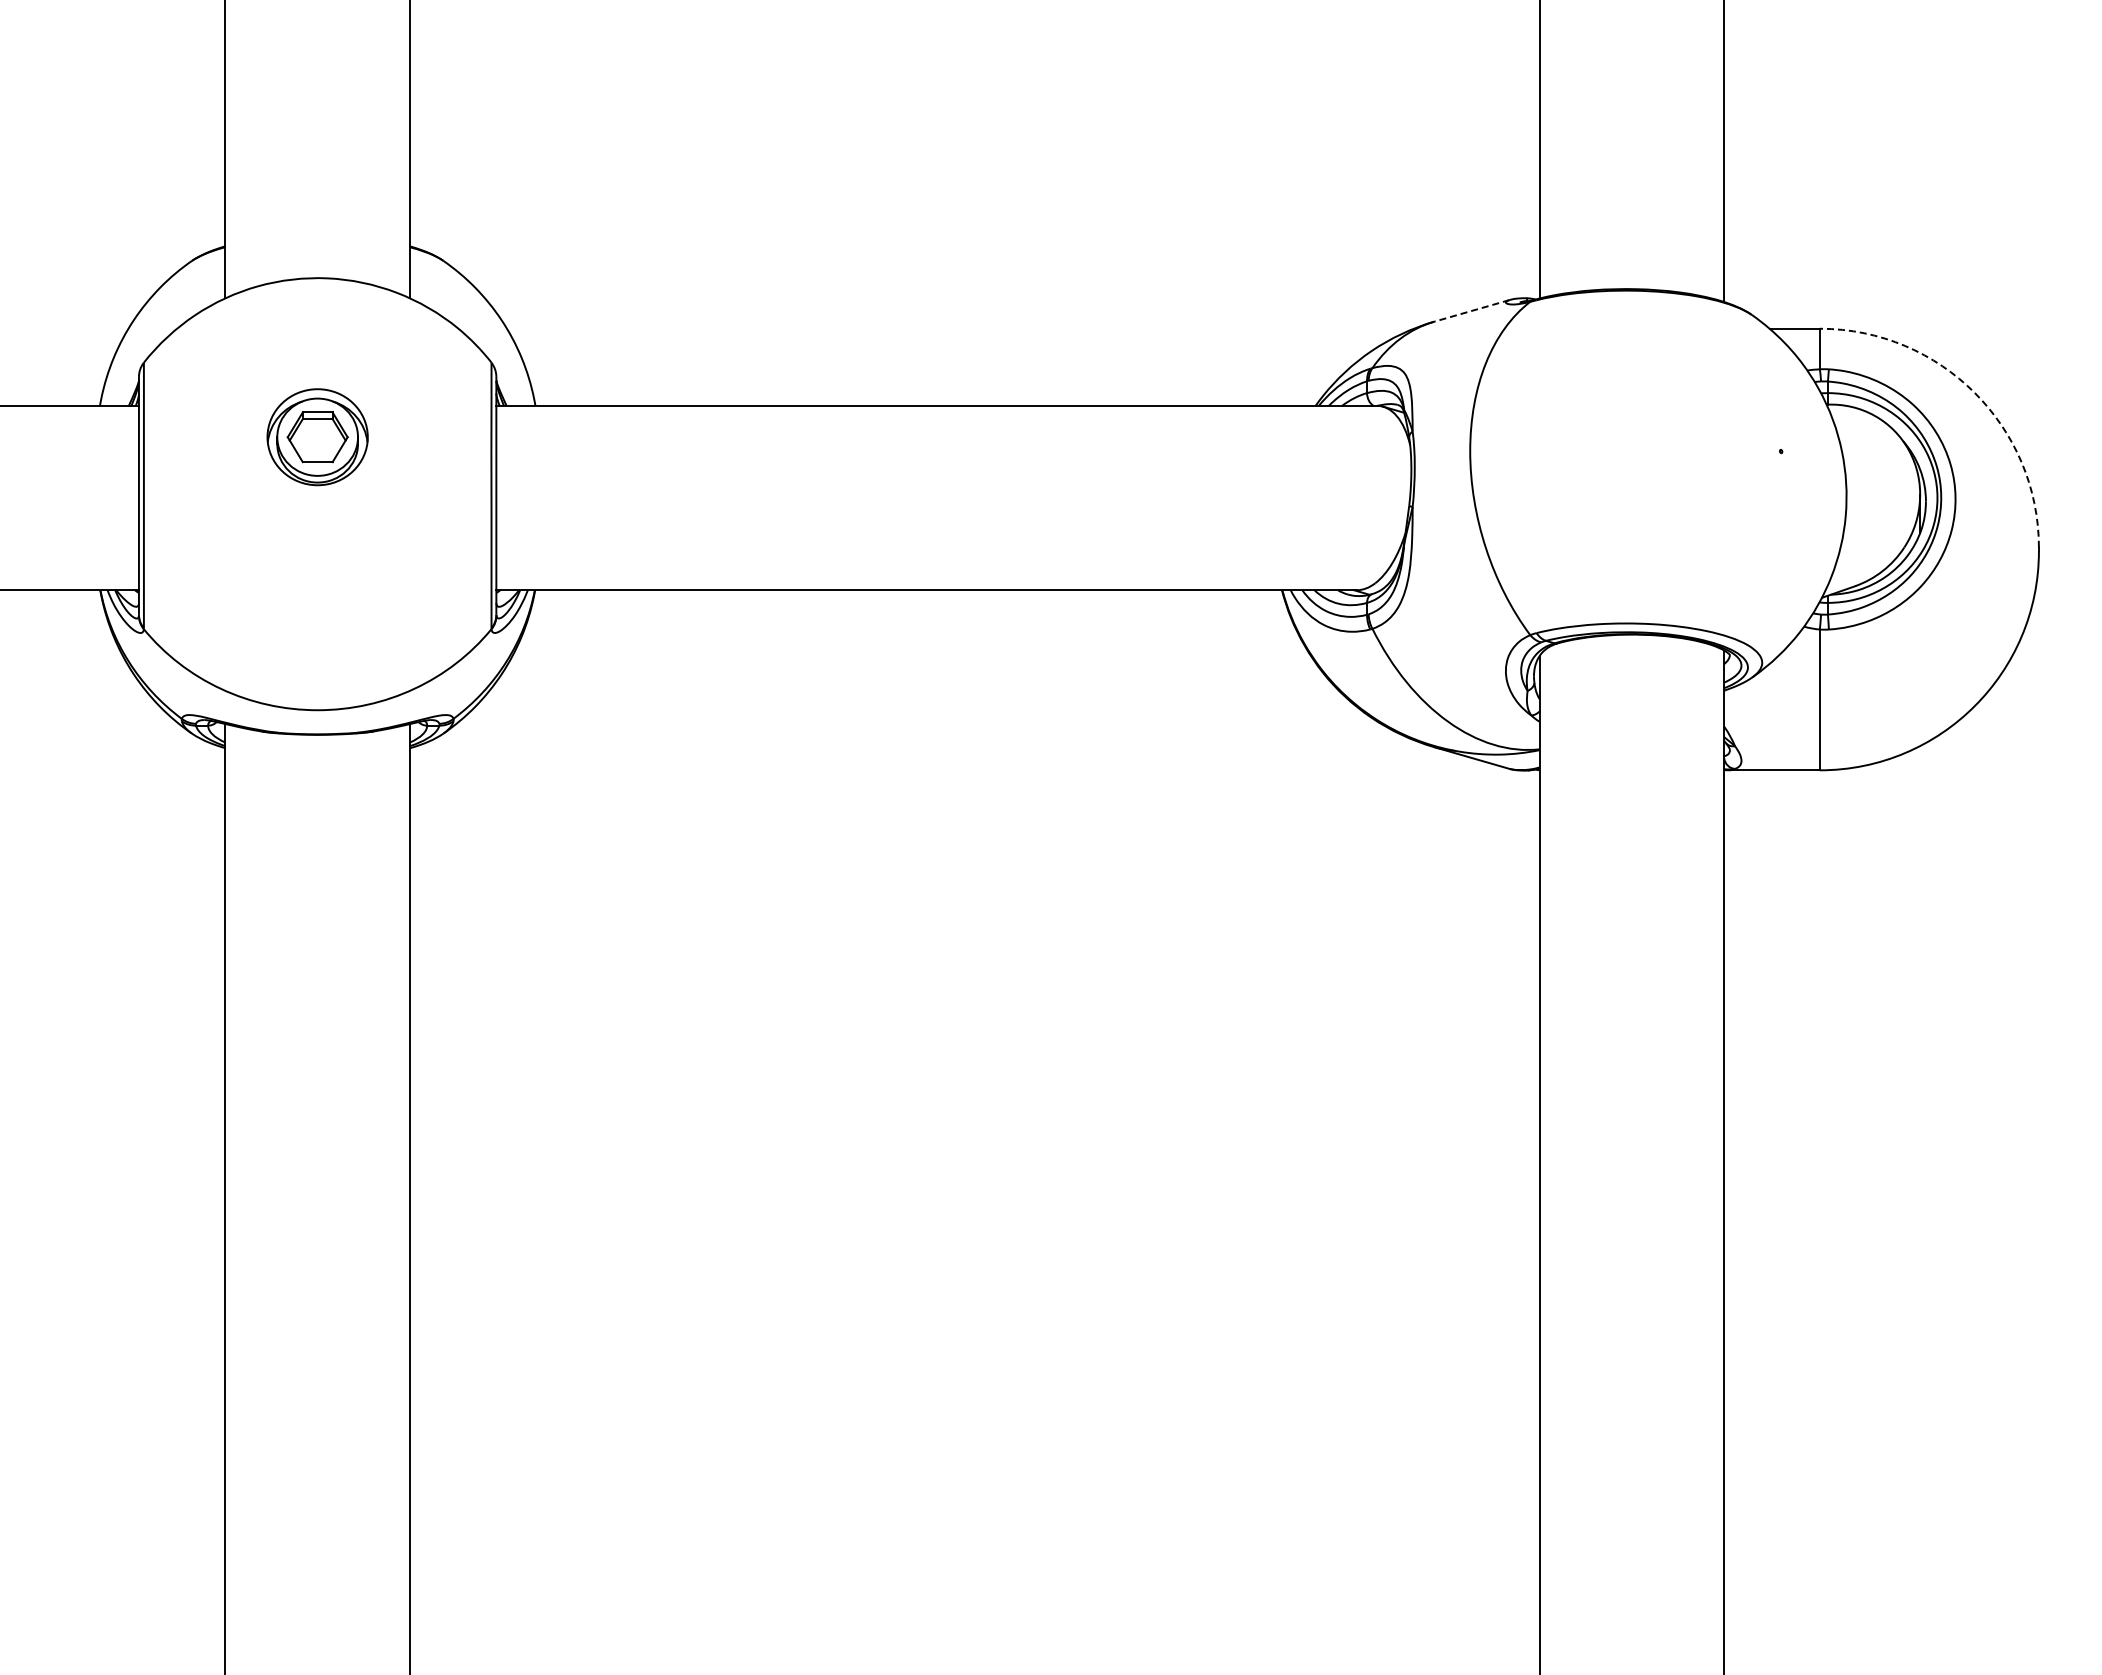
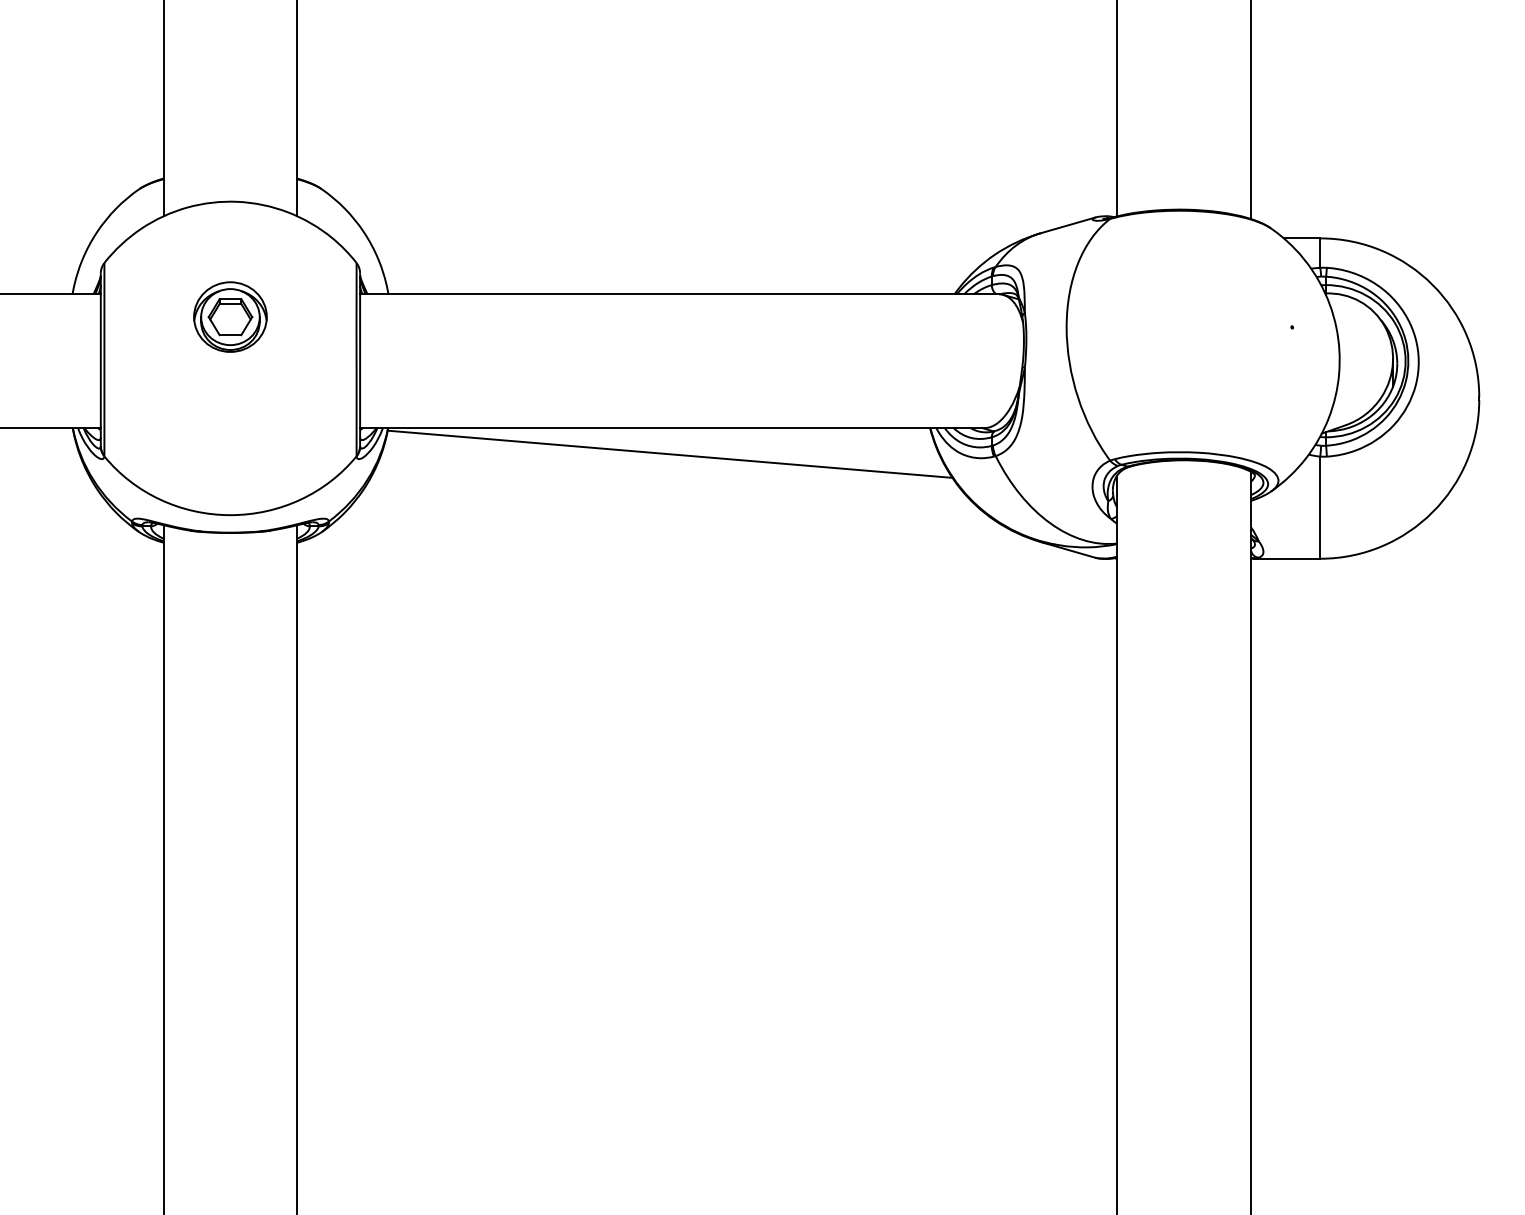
line: (1471, 311) -> (1067, 225), dashed -> solid
arc: (1974, 392) -> (1432, 284), dashed -> solid
line: (923, 625) -> (669, 453), added

